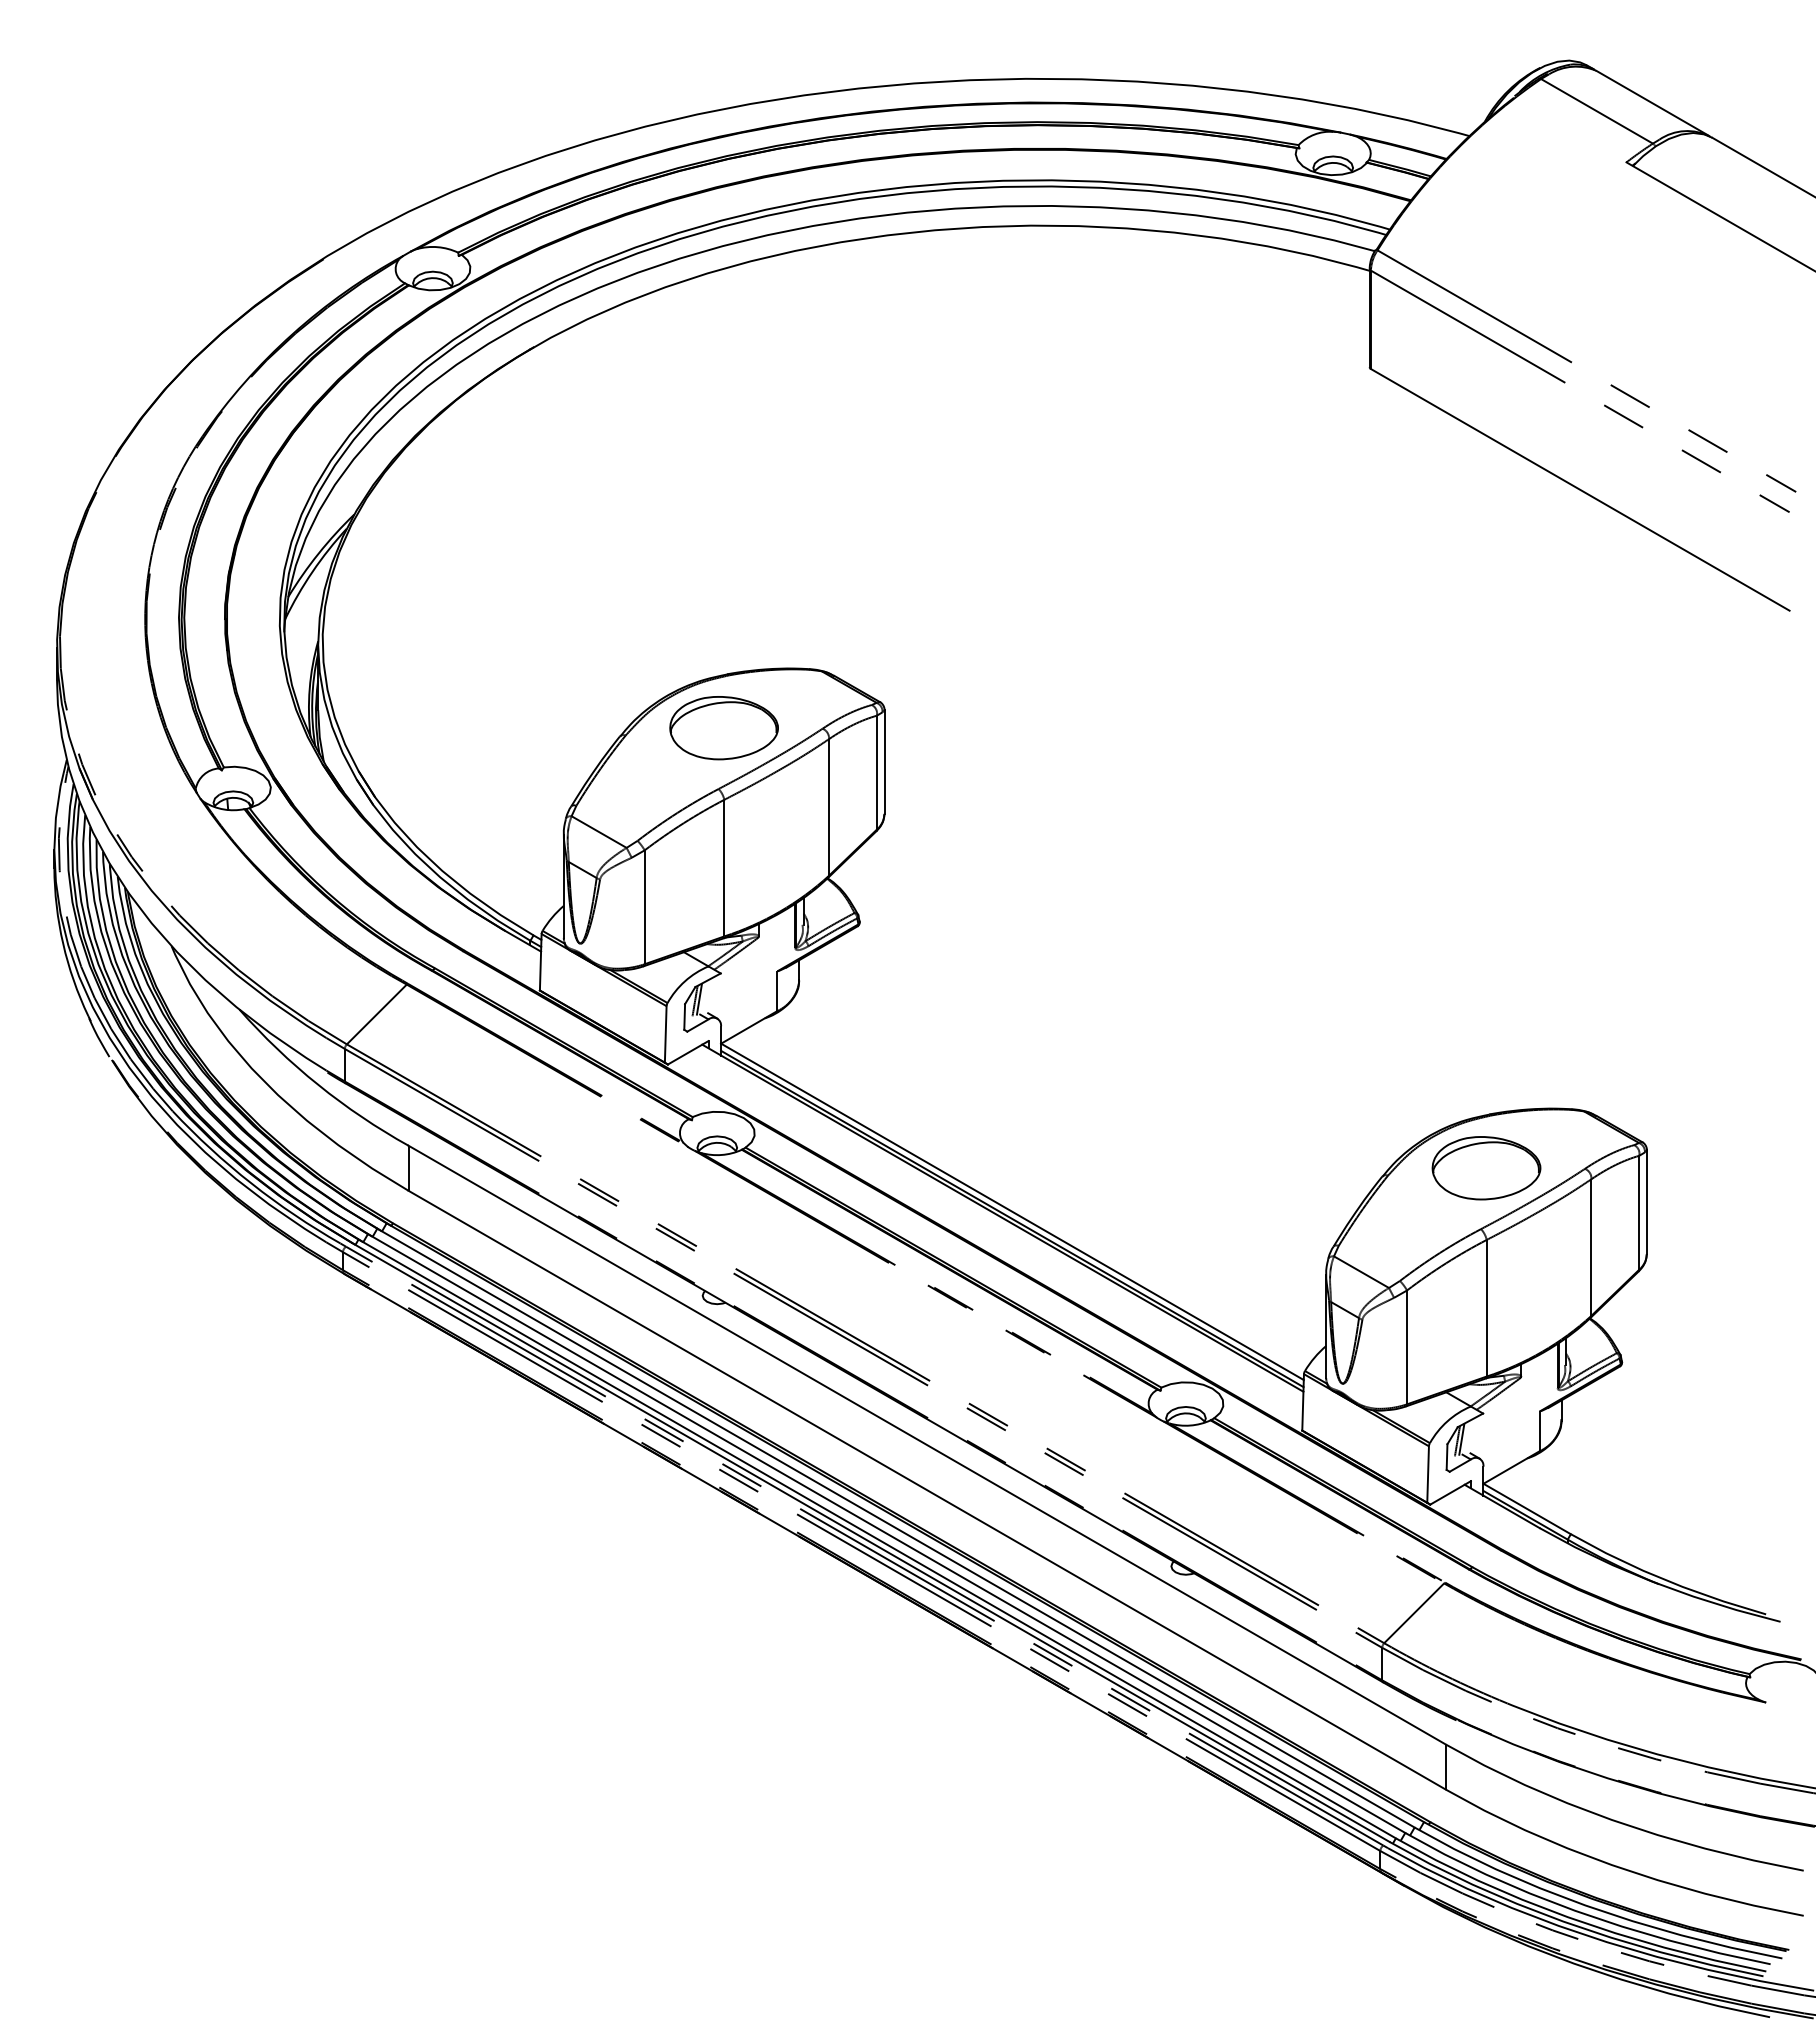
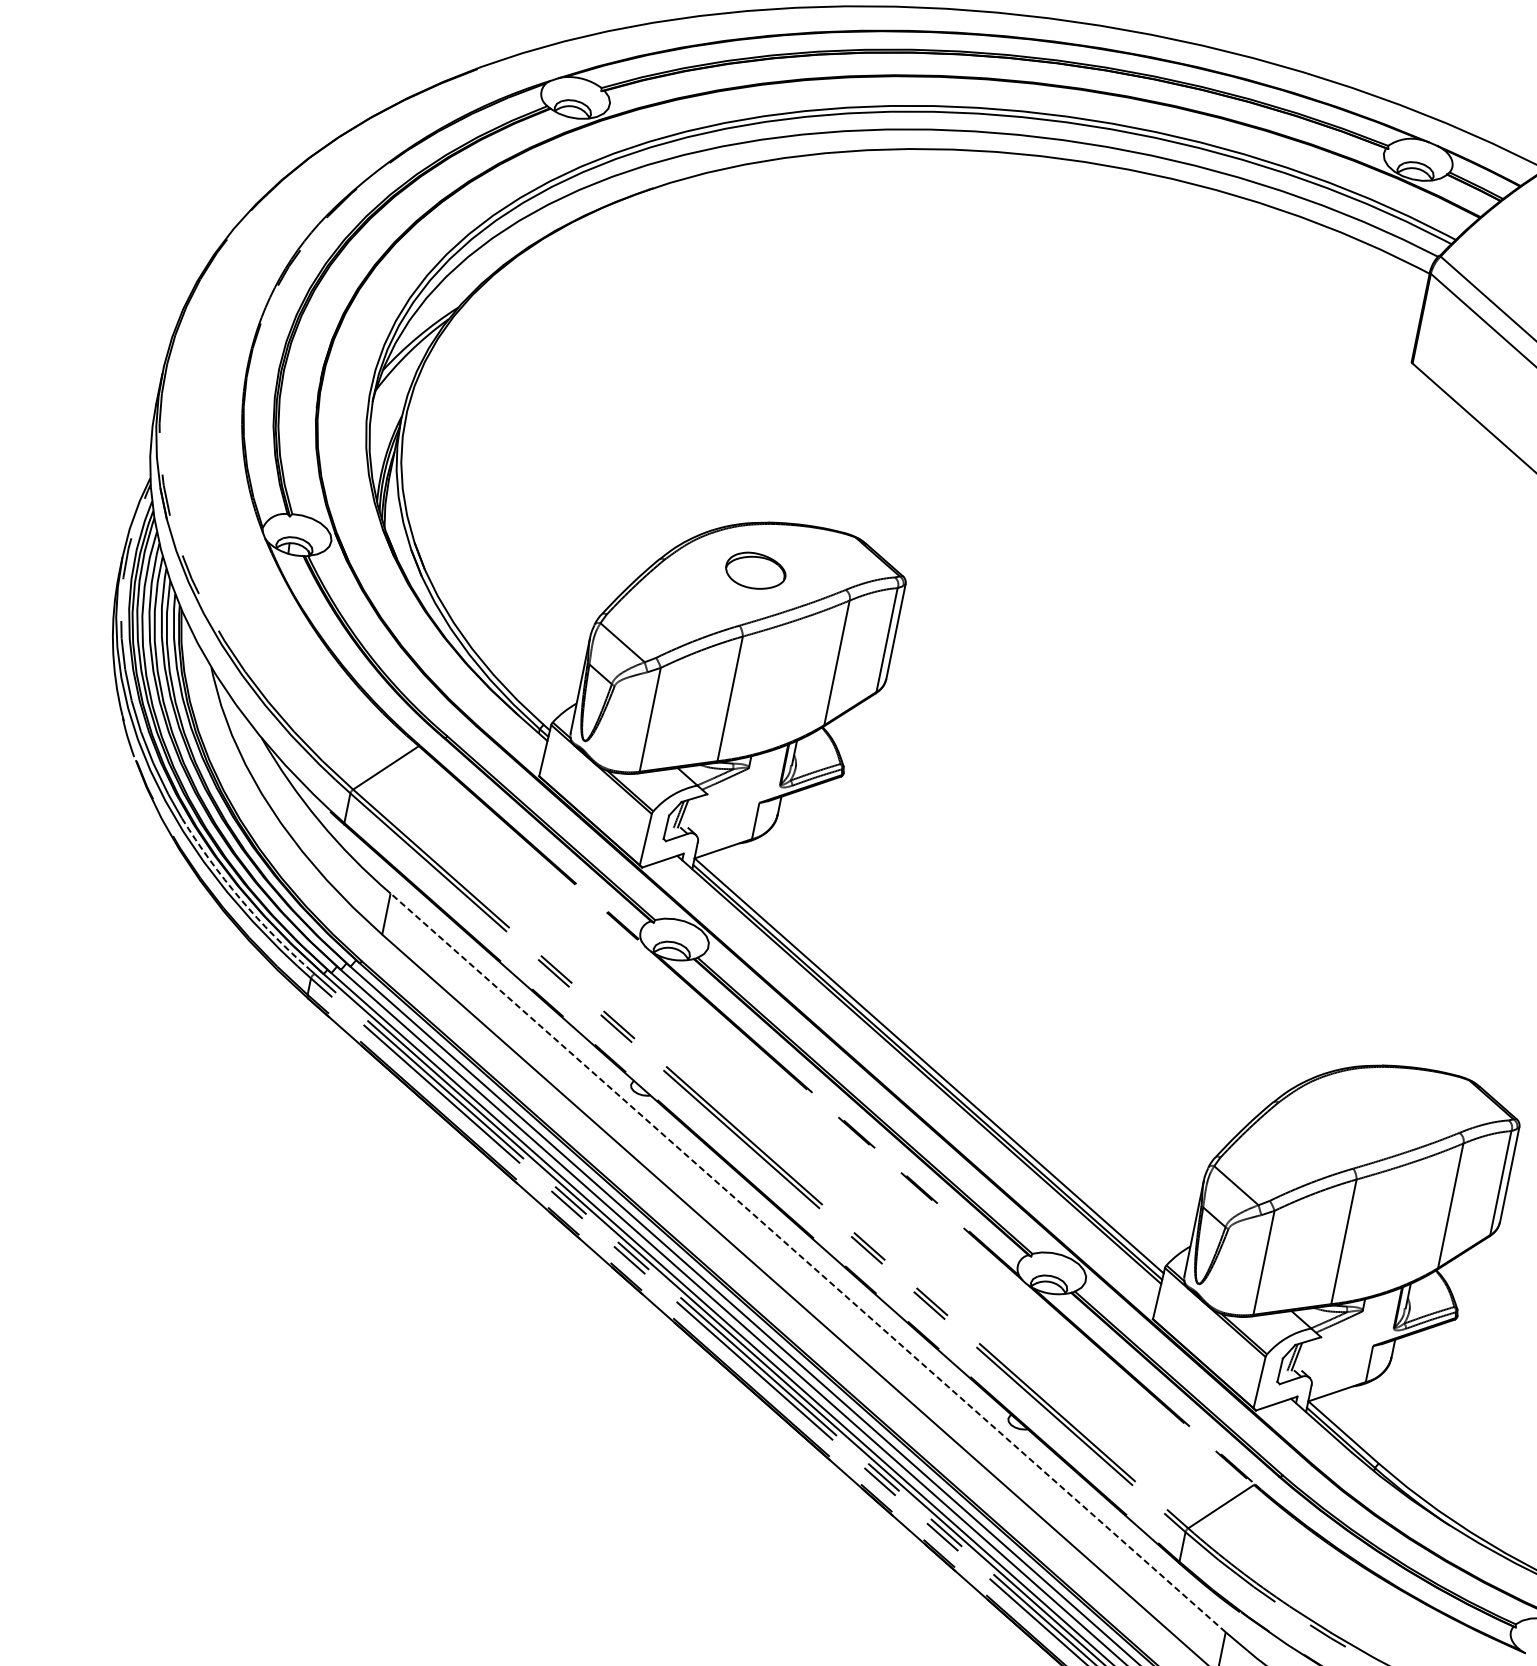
part: (723, 728) -> (755, 571), size x0.6
part: (1486, 1168) -> (1369, 1114), removed
arc: (251, 1183) -> (240, 898), solid -> dashed
line: (927, 1445) -> (808, 1263), solid -> dashed

